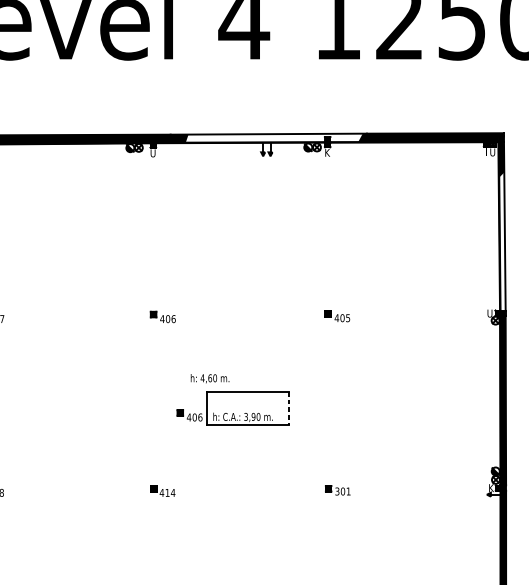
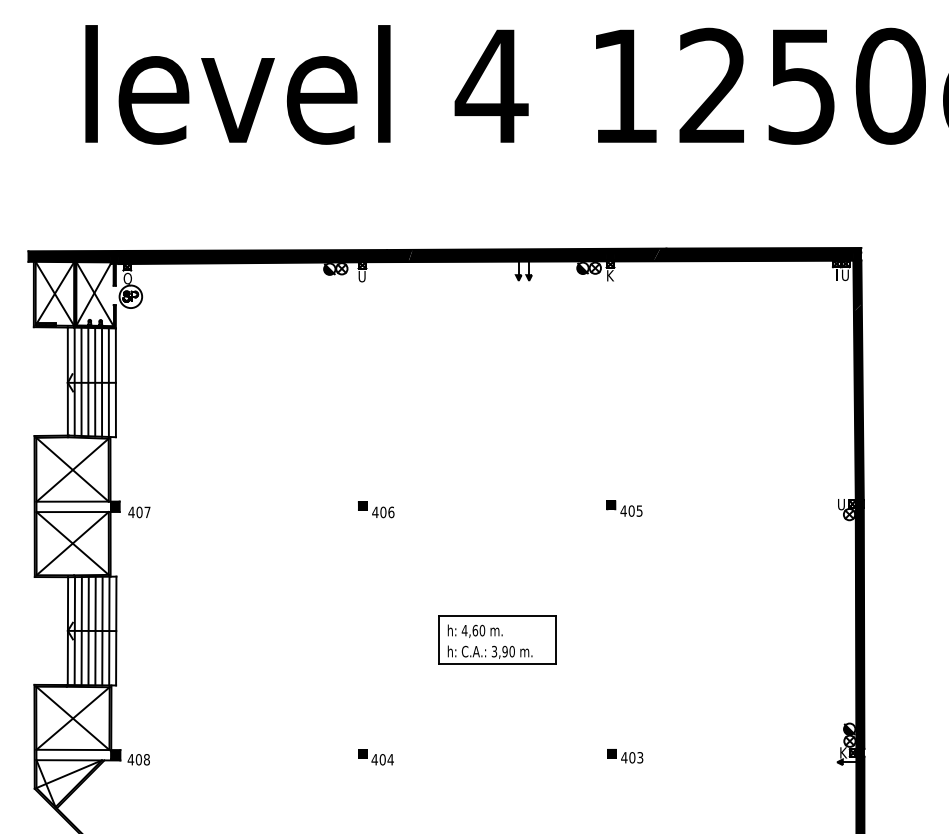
fill: (274, 137) -> (534, 254), added
fill: (501, 241) -> (858, 401), added
text: (209, 378) -> (474, 630), moved
line: (289, 408) -> (556, 639), dashed -> solid
part: (189, 415) -> (414, 649), removed
text: (343, 491) -> (632, 757), 301 -> 403
text: (167, 492) -> (382, 759), 414 -> 404

